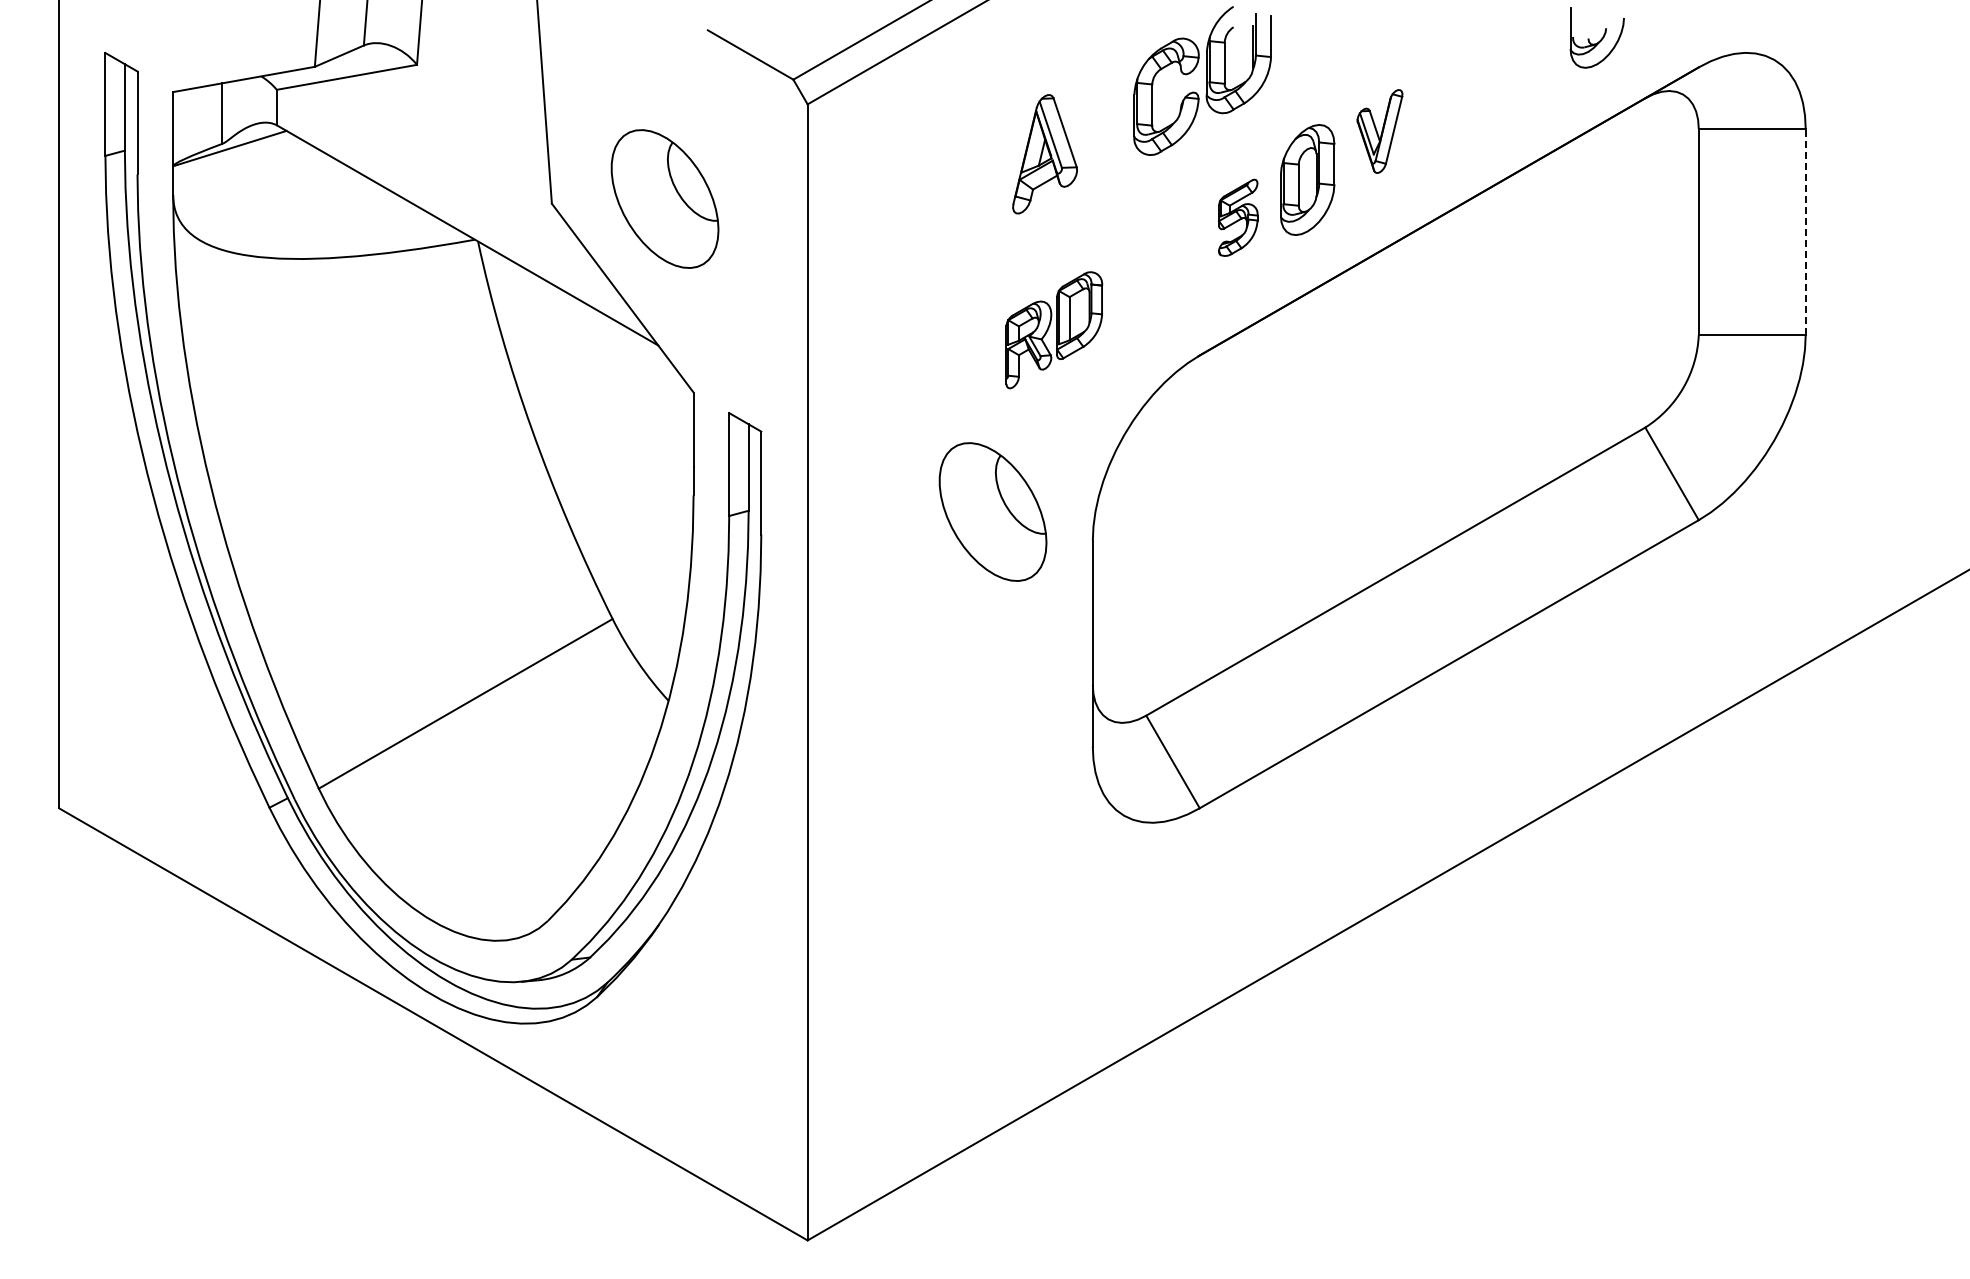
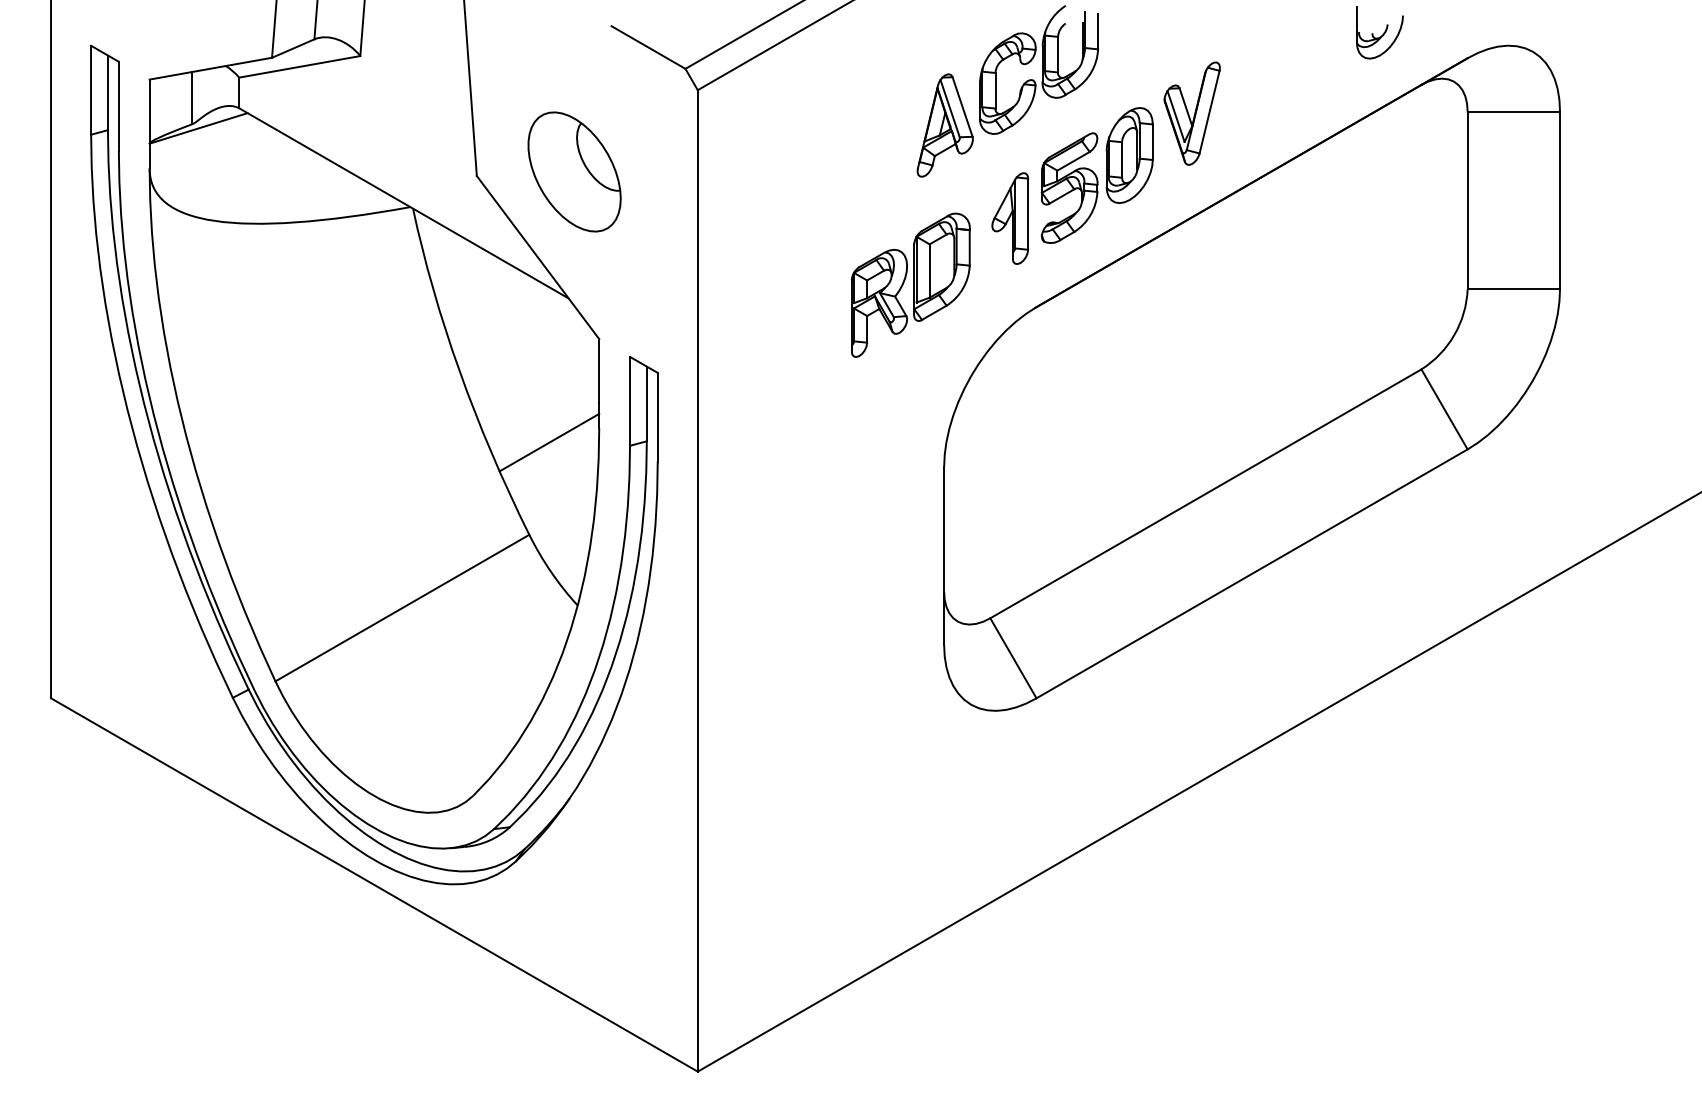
part: (1379, 131) -> (1191, 113), size x1.43
part: (1044, 154) -> (944, 125), moved
part: (1238, 217) -> (1069, 187), size x1.67
line: (1805, 232) -> (1559, 200), dashed -> solid
part: (1168, 252) -> (1009, 218), added
part: (1054, 330) -> (911, 285), size x1.43
part: (992, 511) -> (857, 441), removed
line: (635, 512) -> (549, 442), added

